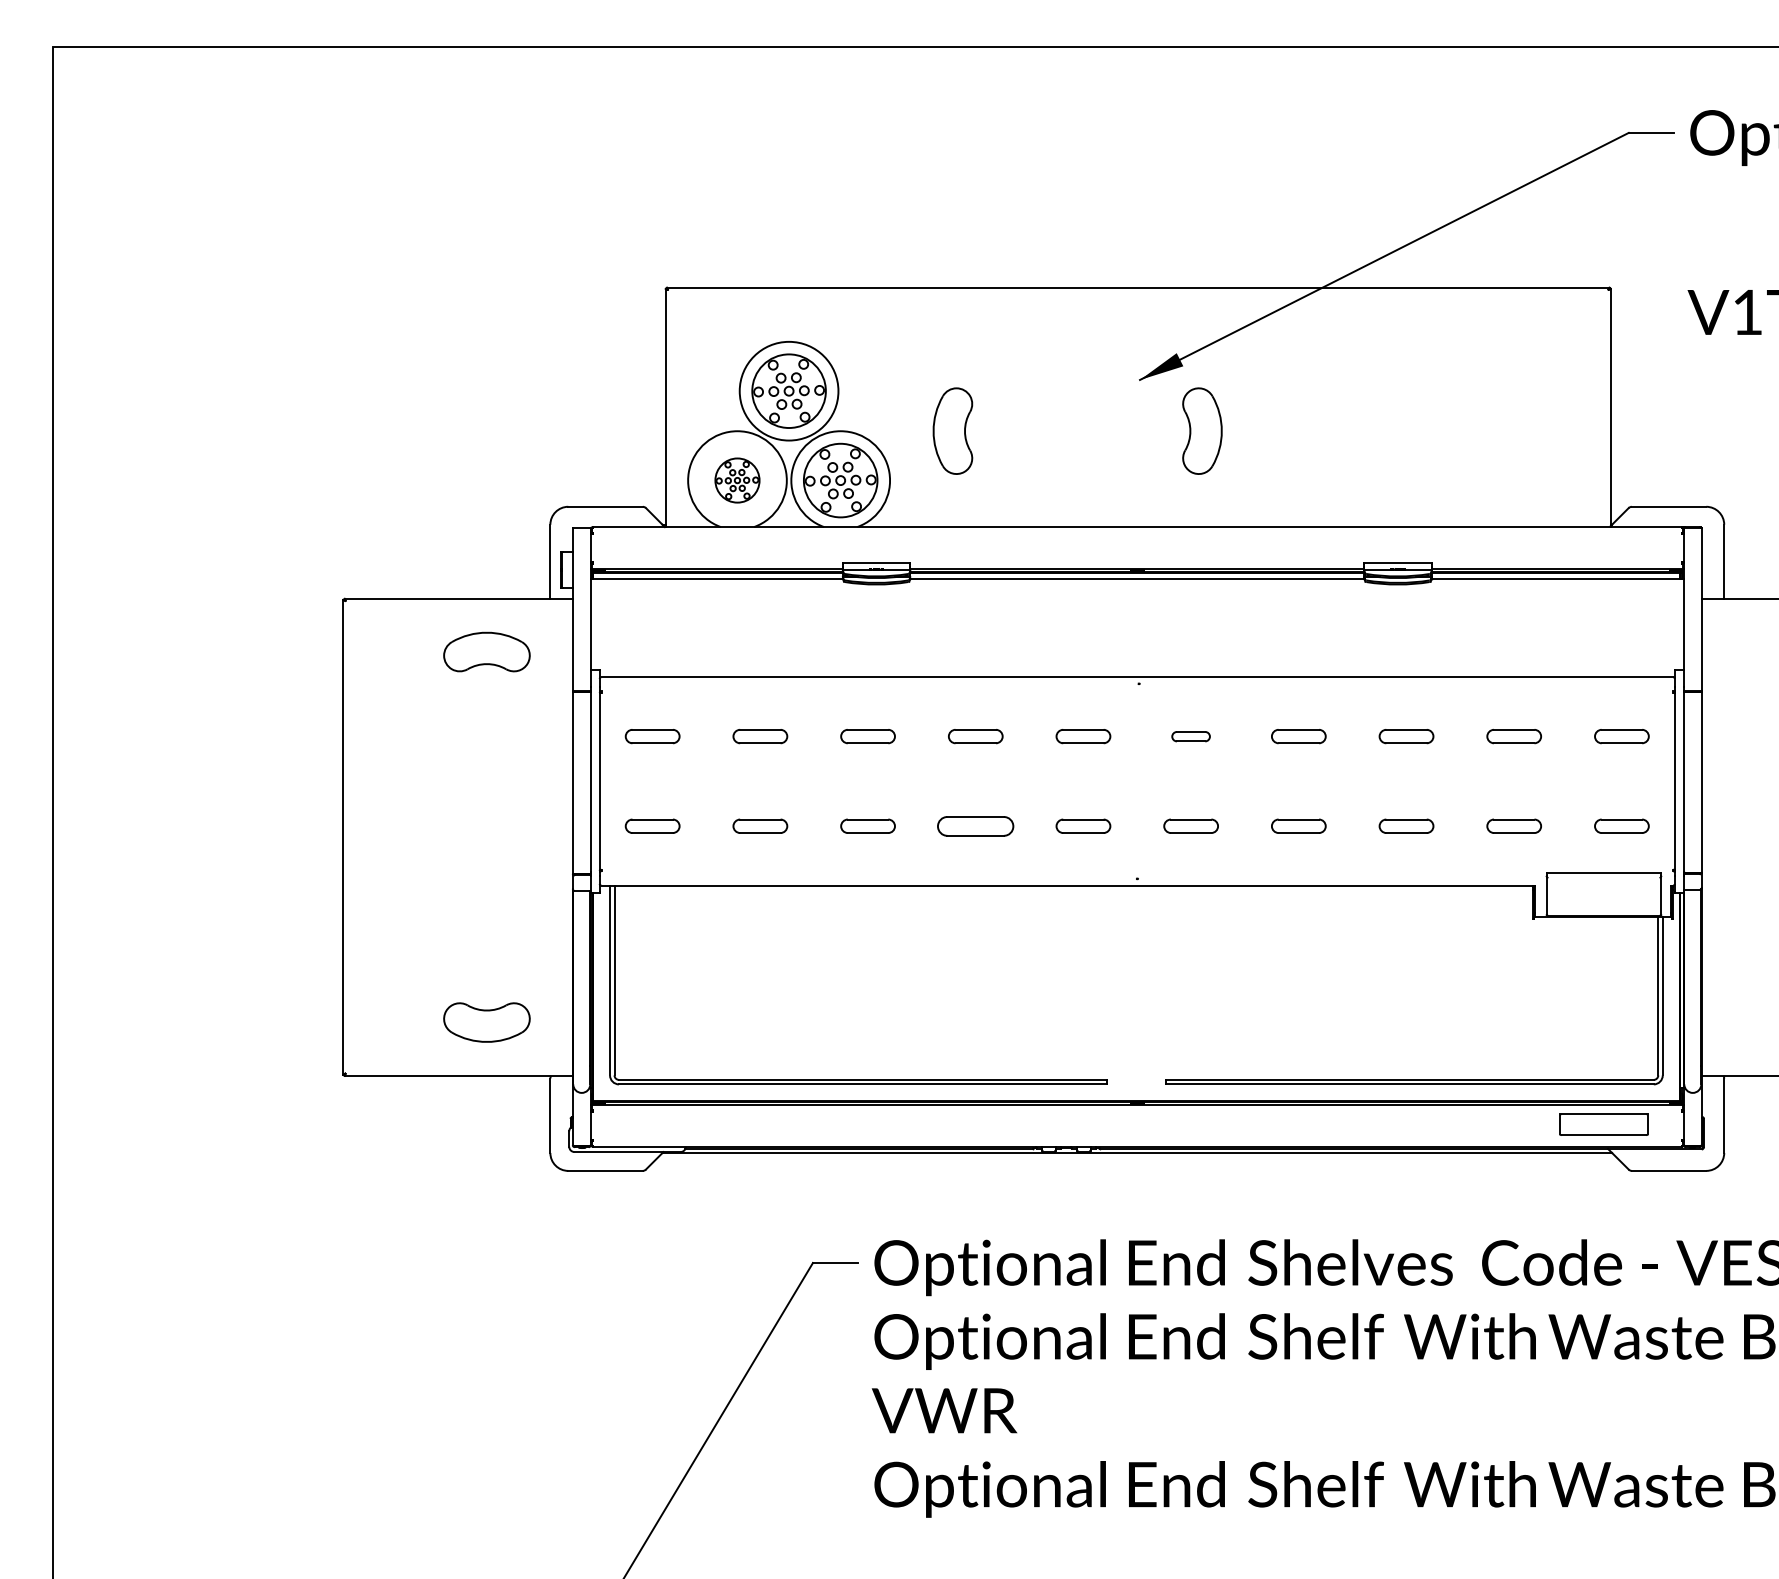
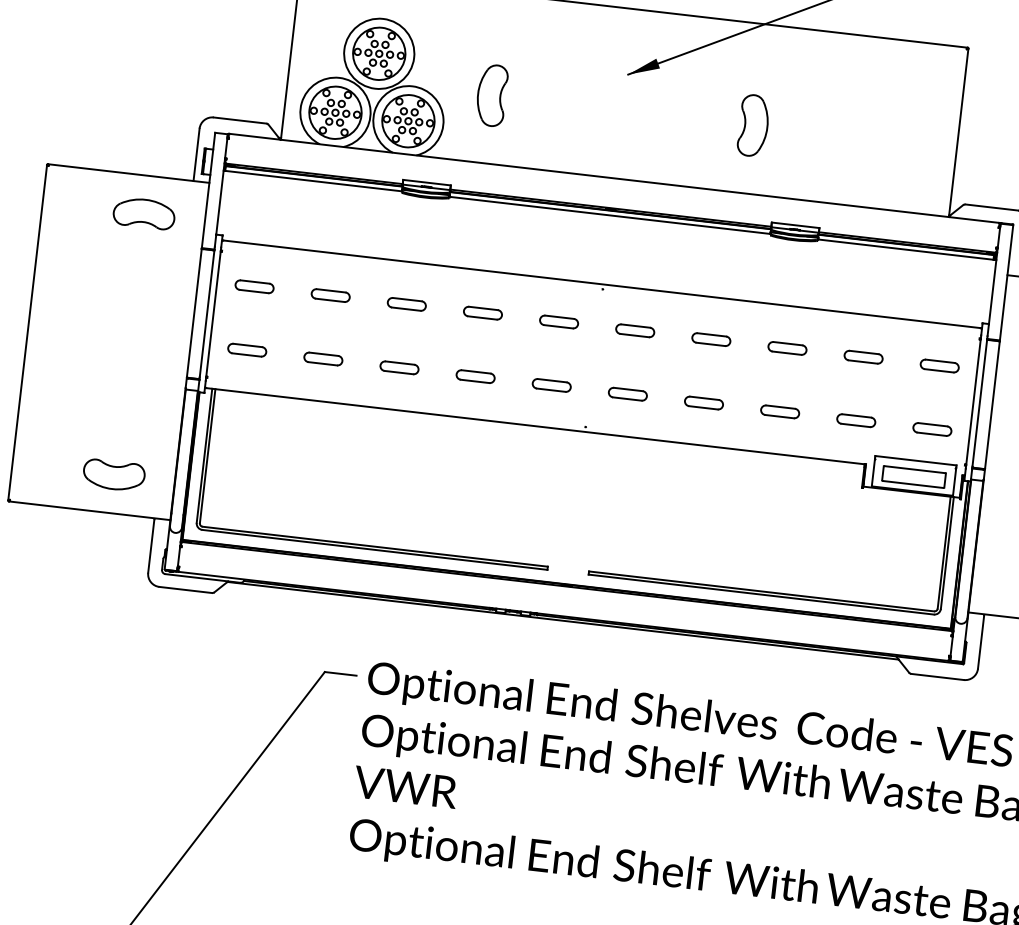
part: (1202, 430) -> (753, 125), moved
part: (737, 480) -> (335, 112), size x1.67
part: (1190, 736) -> (634, 330), size x1.43
part: (975, 825) -> (475, 376), size x0.71
part: (1603, 1124) -> (913, 476), moved

